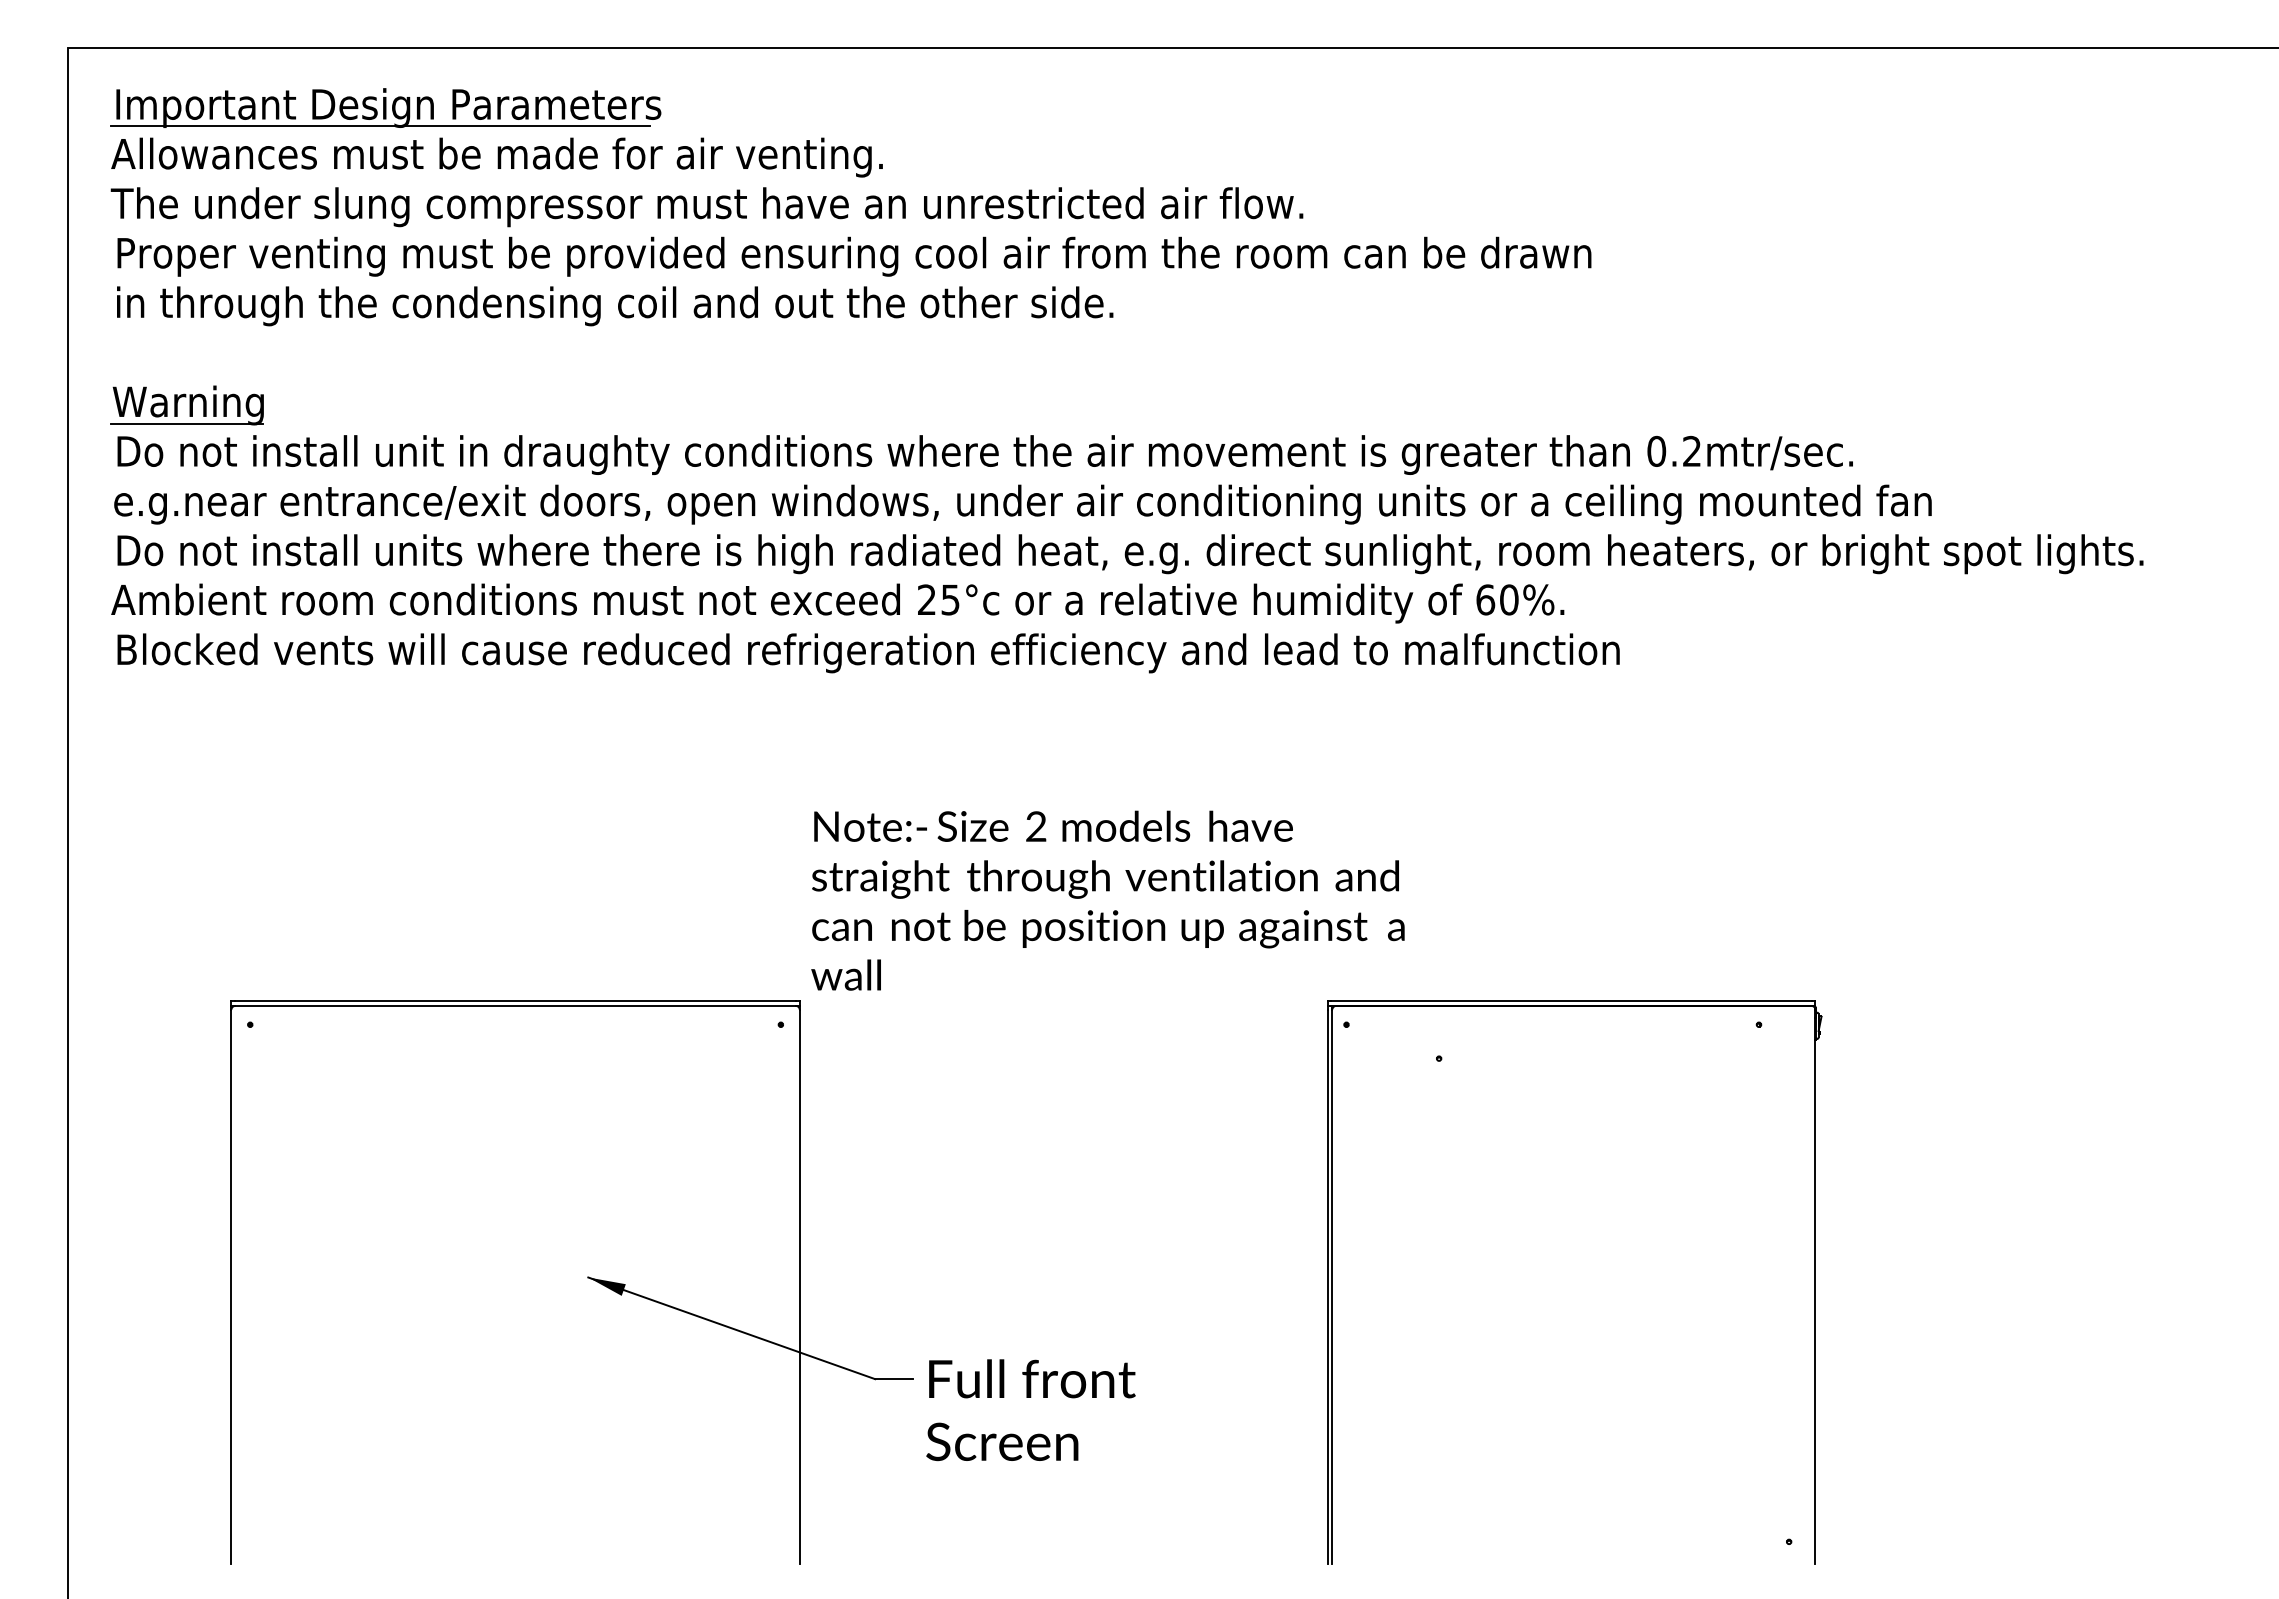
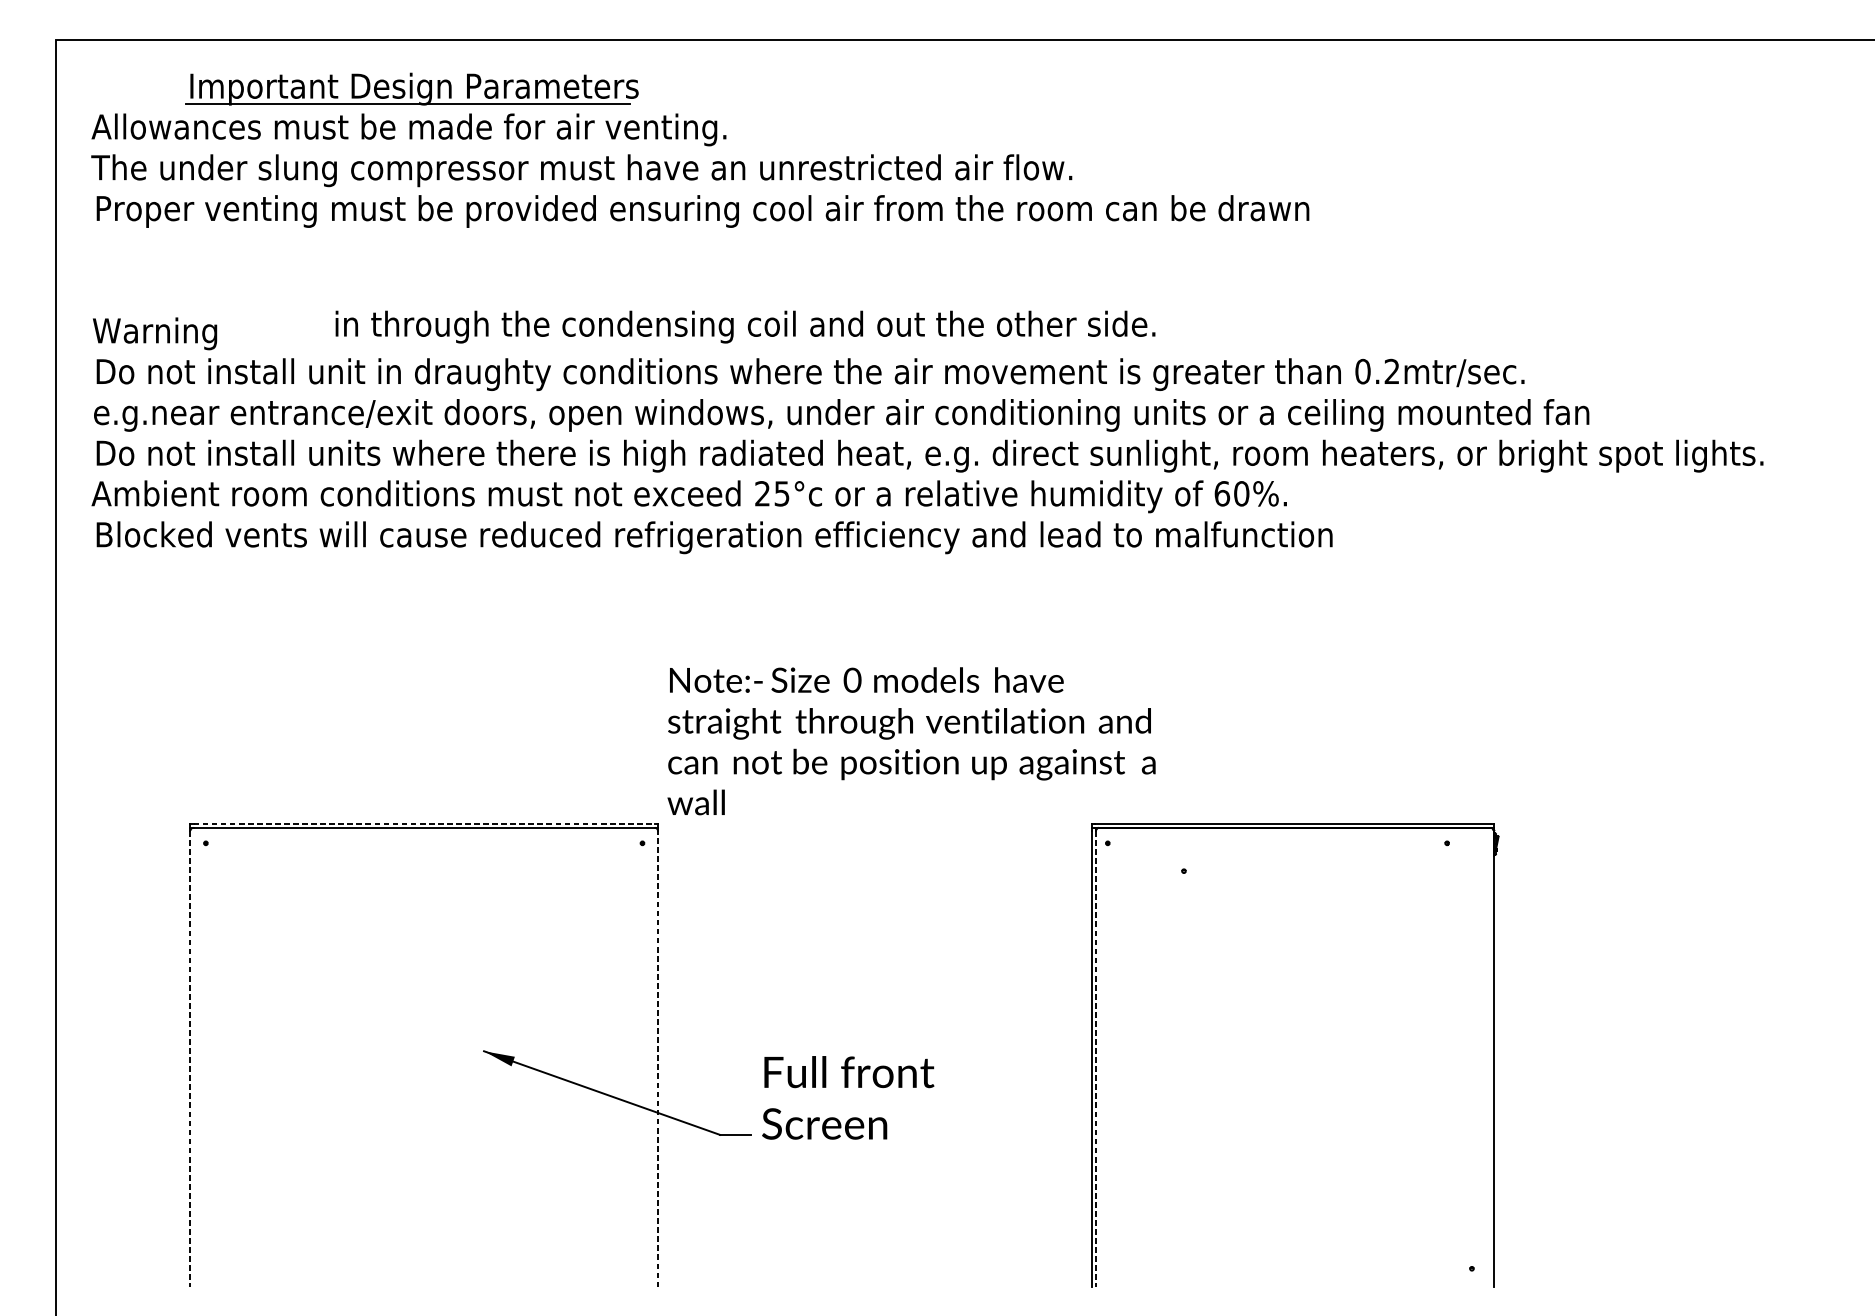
part: (385, 107) -> (411, 88), moved
text: (615, 306) -> (745, 327), moved
line: (186, 423) -> (153, 348), removed
text: (1036, 826) -> (852, 680), 2 -> 0
line: (516, 1001) -> (424, 824), solid -> dashed
line: (799, 1286) -> (657, 1058), solid -> dashed
line: (231, 1287) -> (190, 1059), solid -> dashed
line: (1332, 1287) -> (1096, 1059), solid -> dashed
text: (1030, 1410) -> (847, 1098), moved

